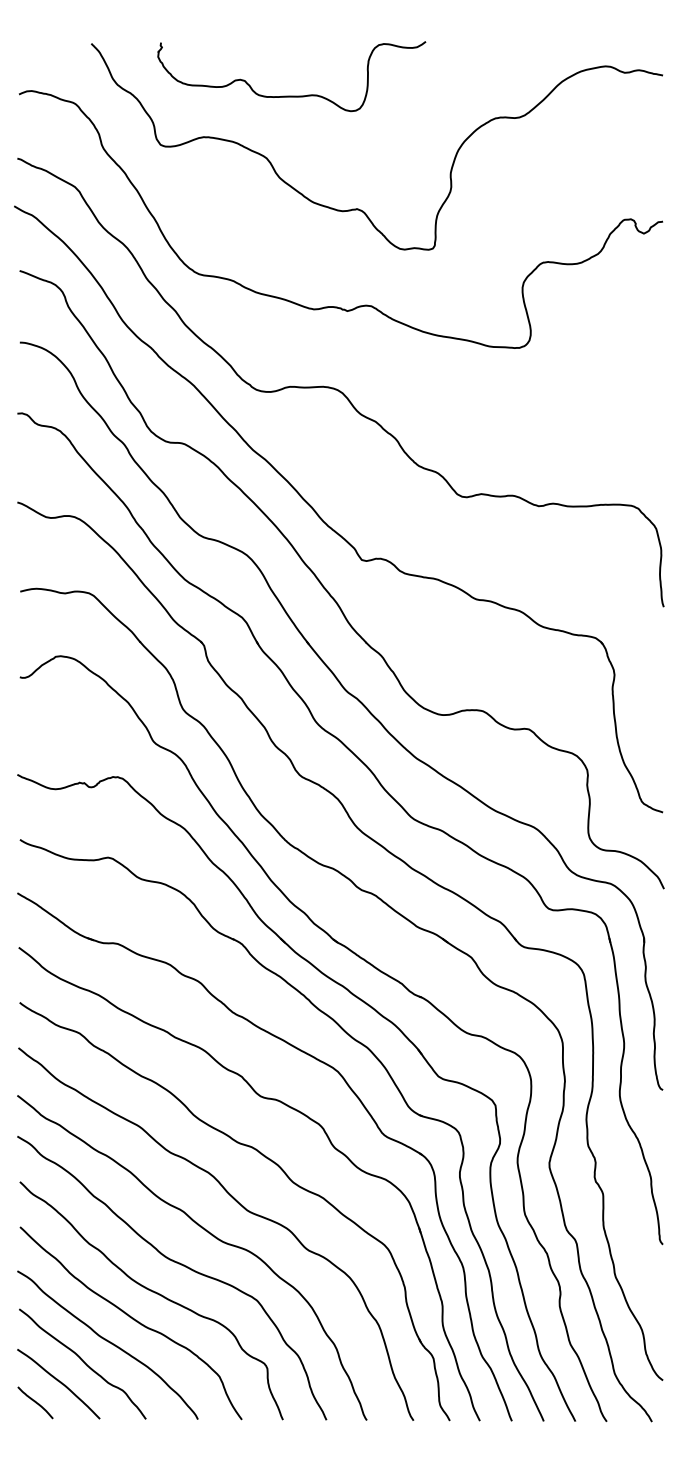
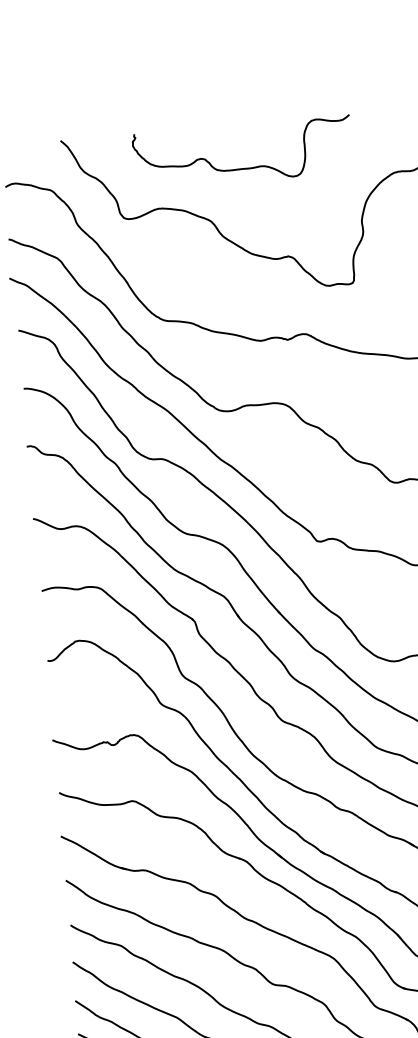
curve: (291, 95) -> (244, 167), moved

